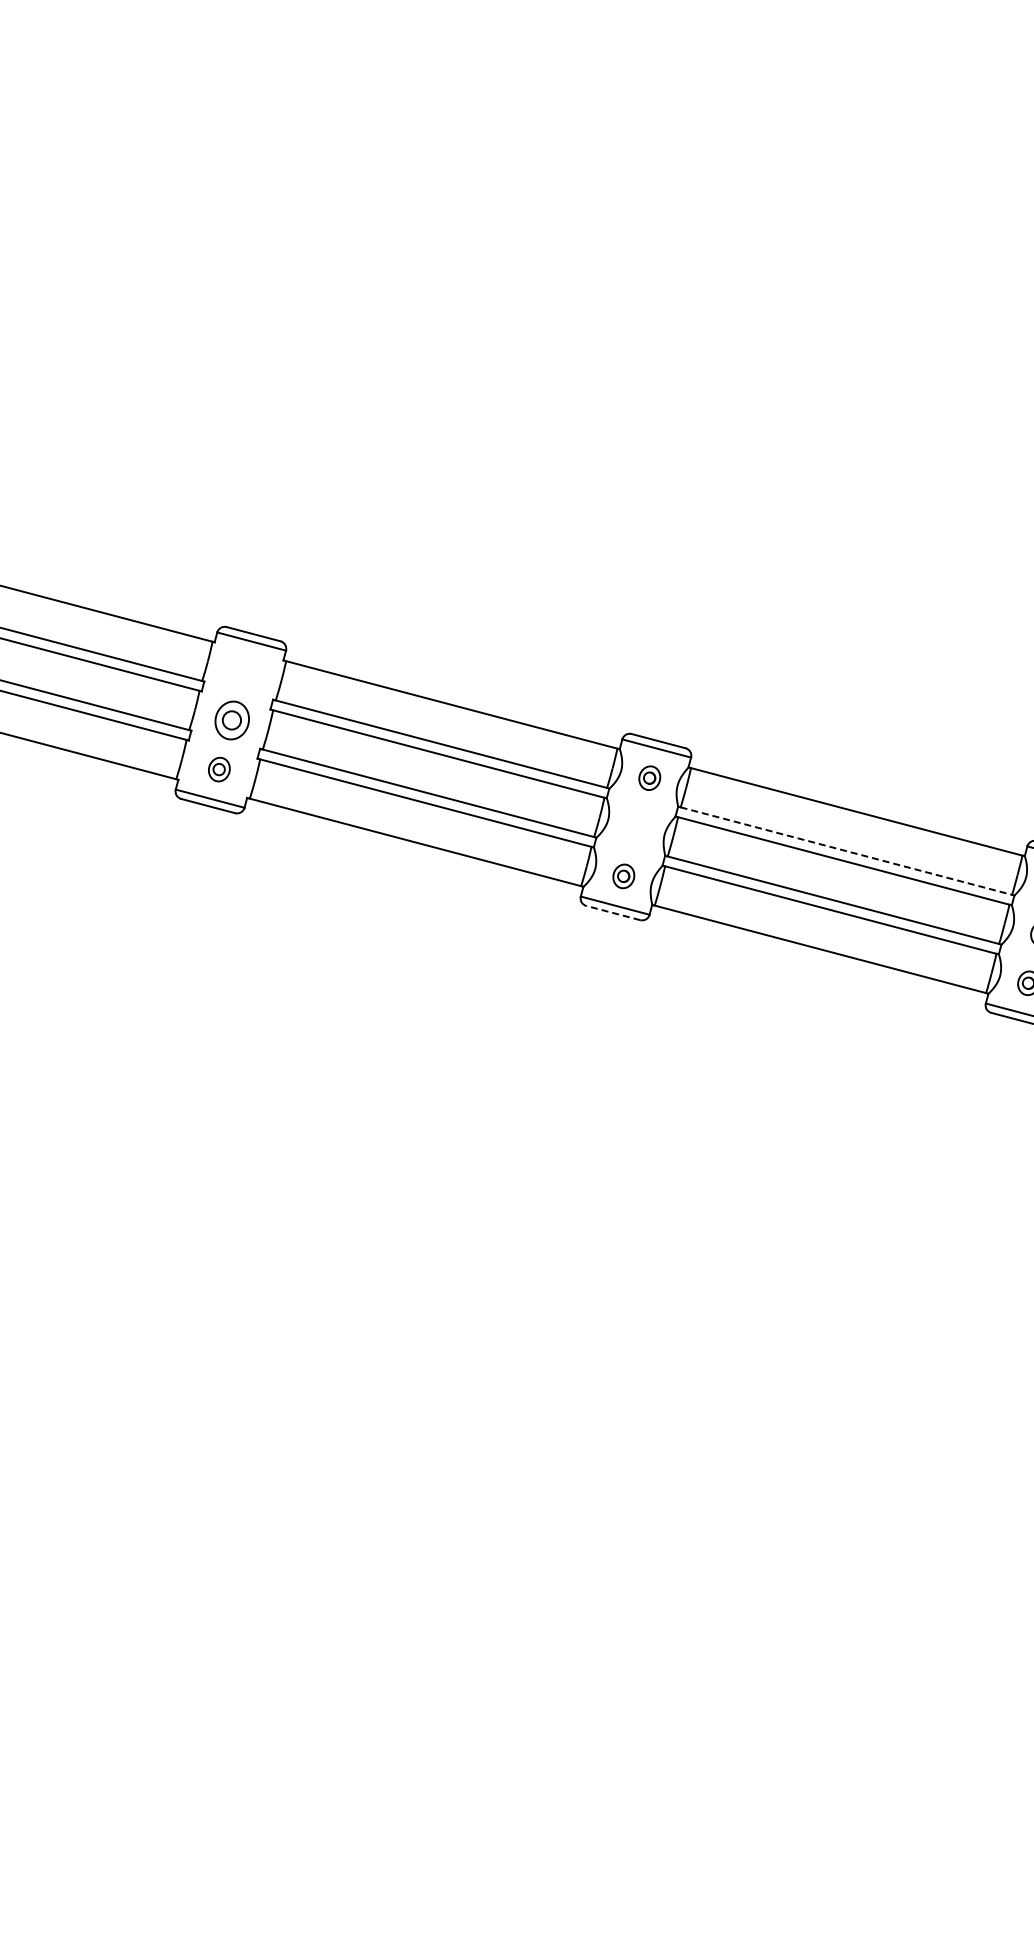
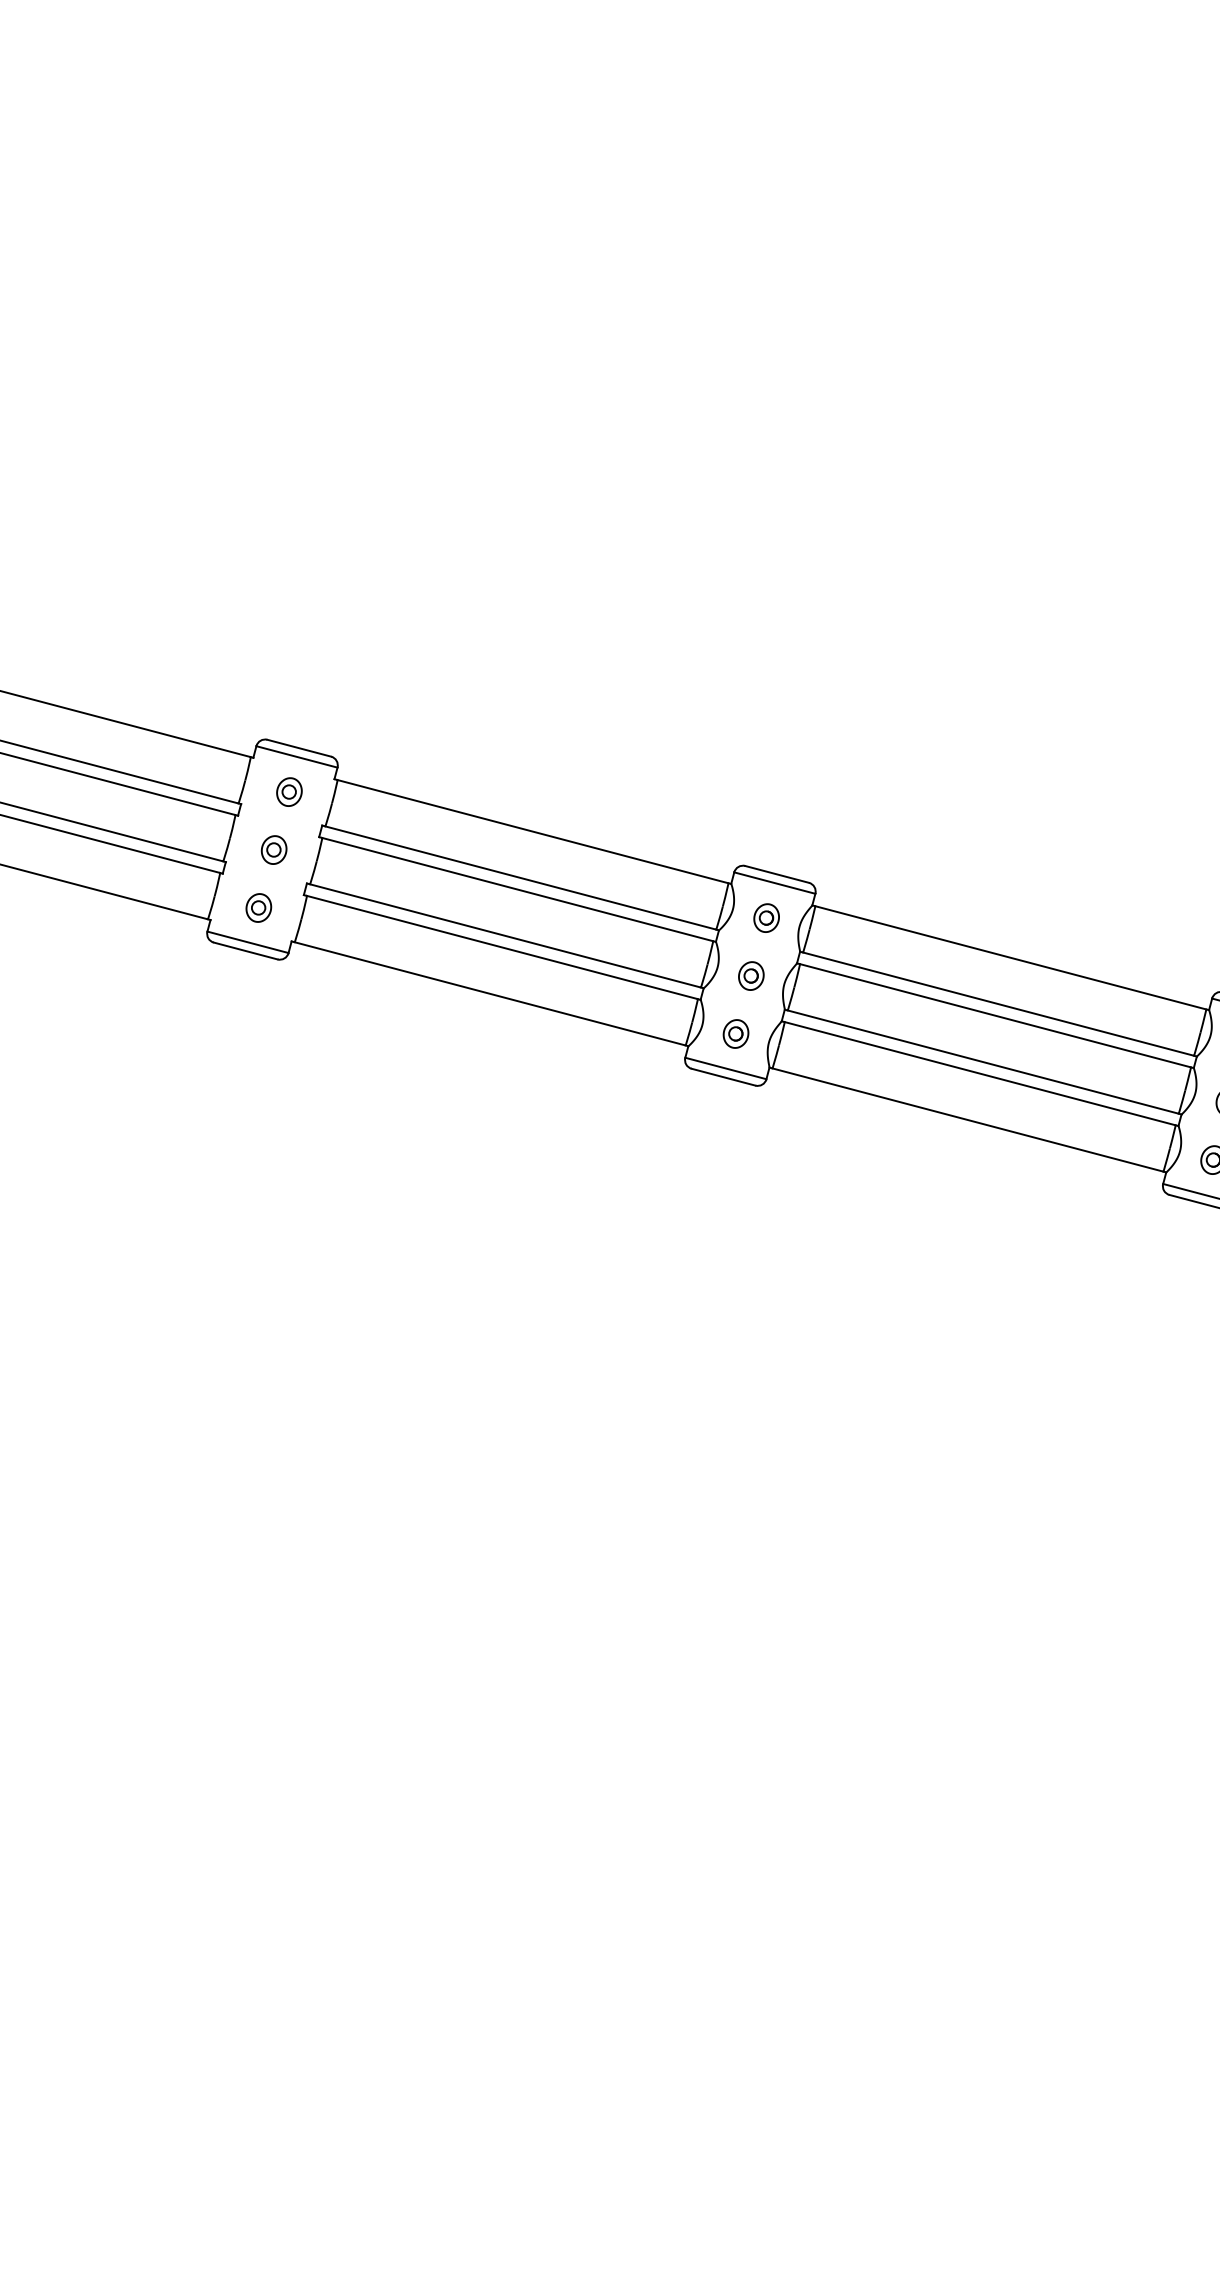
part: (244, 671) -> (288, 792), added
part: (232, 720) -> (274, 850), size x0.62
part: (636, 826) -> (750, 975), added
line: (846, 851) -> (998, 1004), dashed -> solid
line: (613, 913) -> (723, 1077), dashed -> solid

